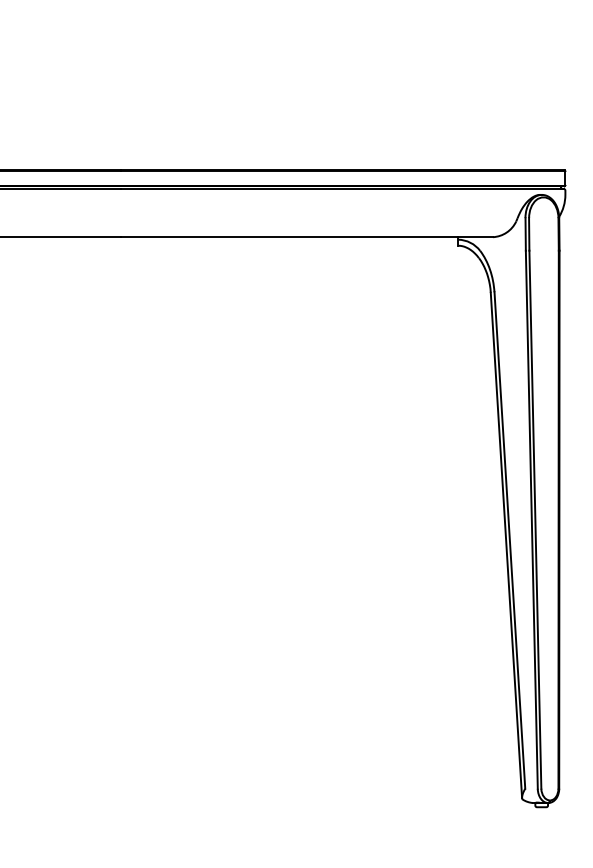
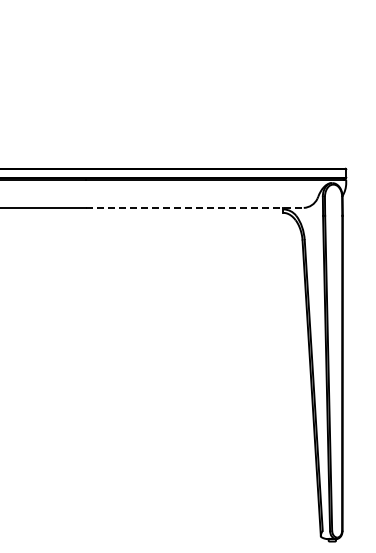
line: (306, 236) -> (194, 207), solid -> dashed

